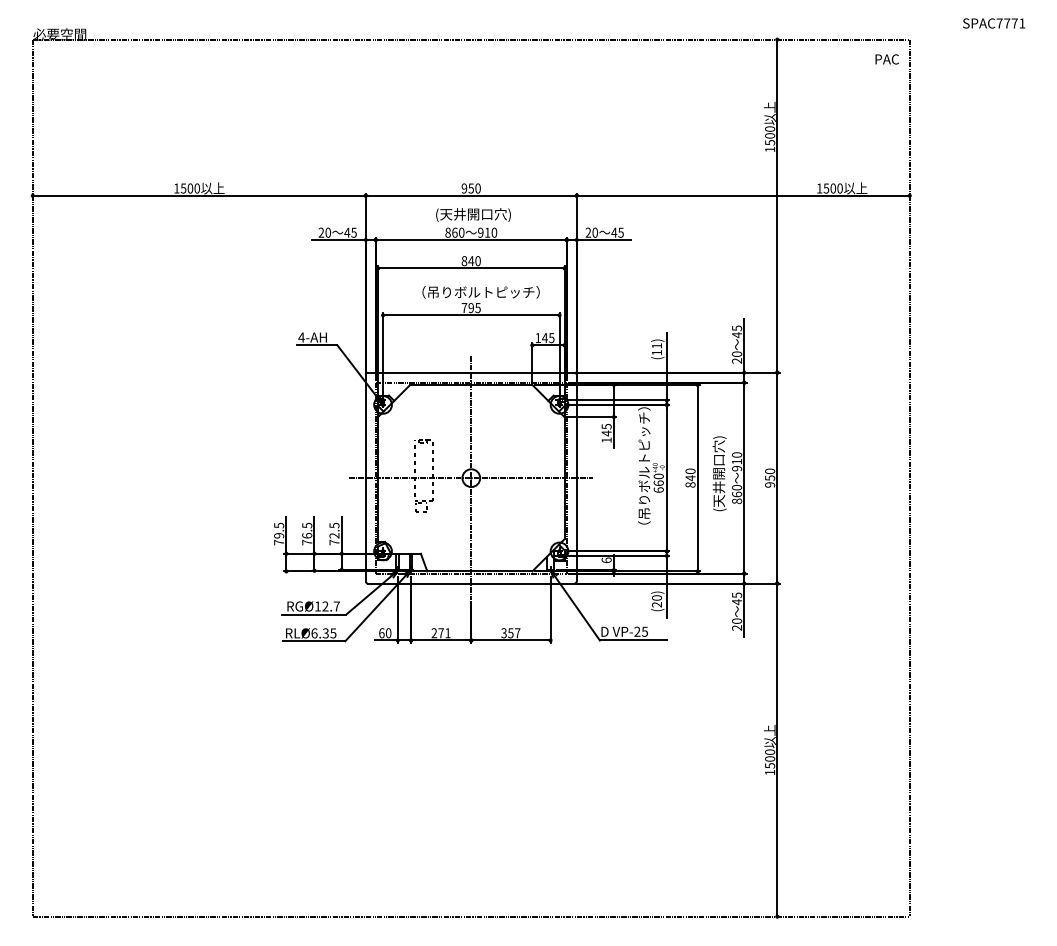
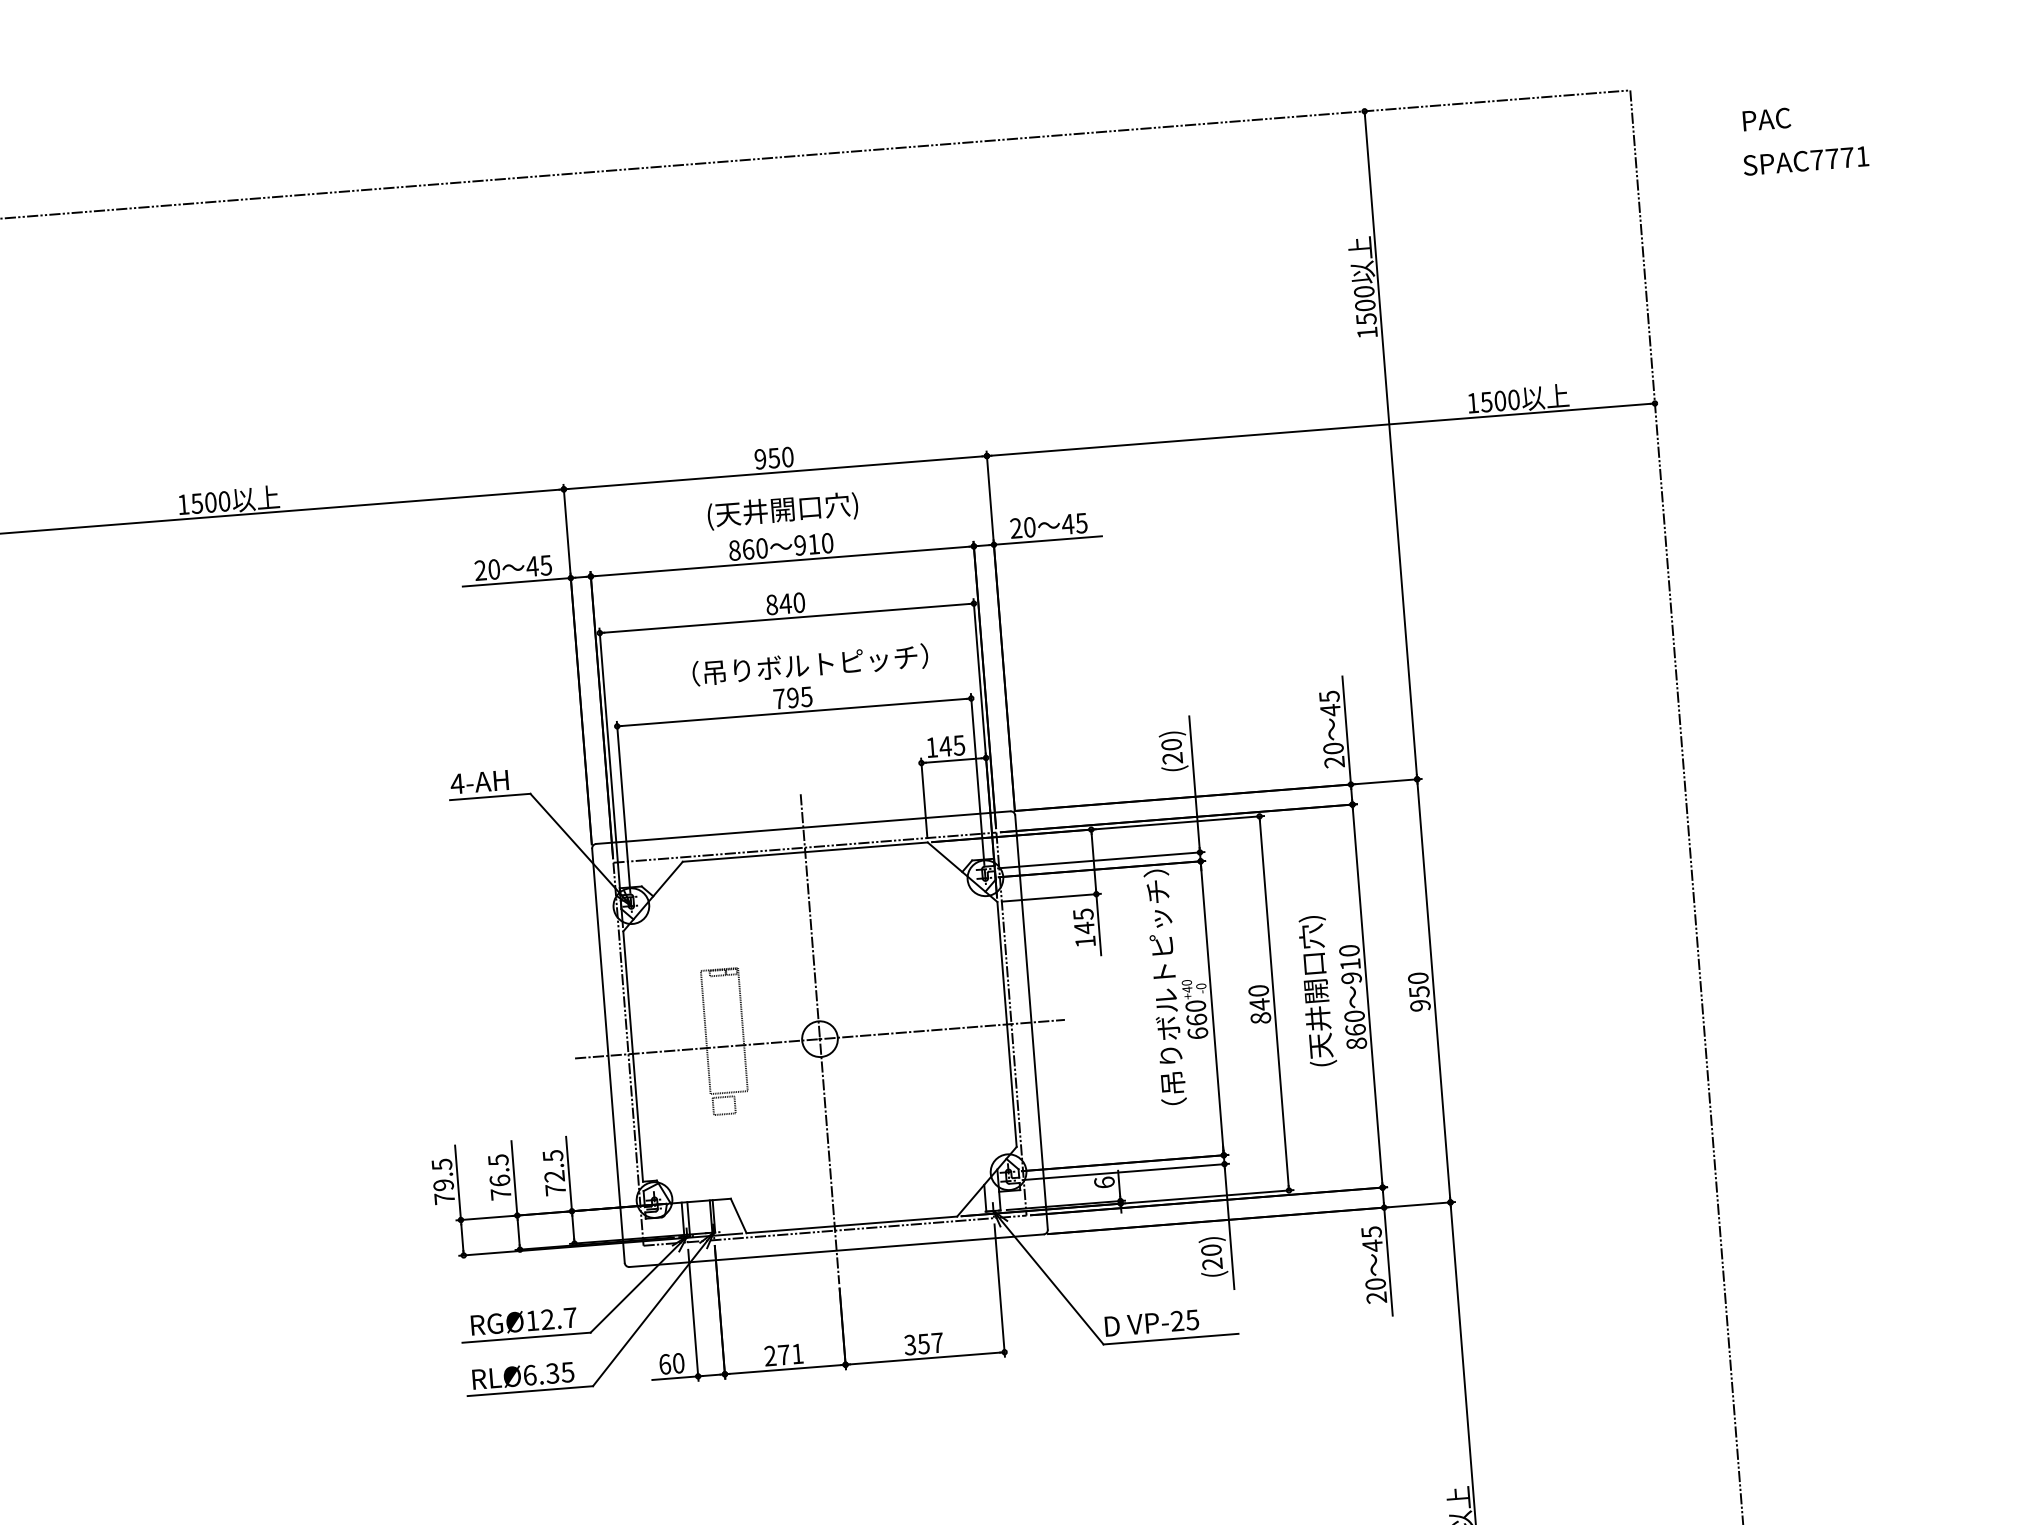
text: (994, 23) -> (1806, 160), moved
text: (886, 59) -> (1765, 119), moved
text: (656, 349) -> (1171, 751), (11) -> (20)

